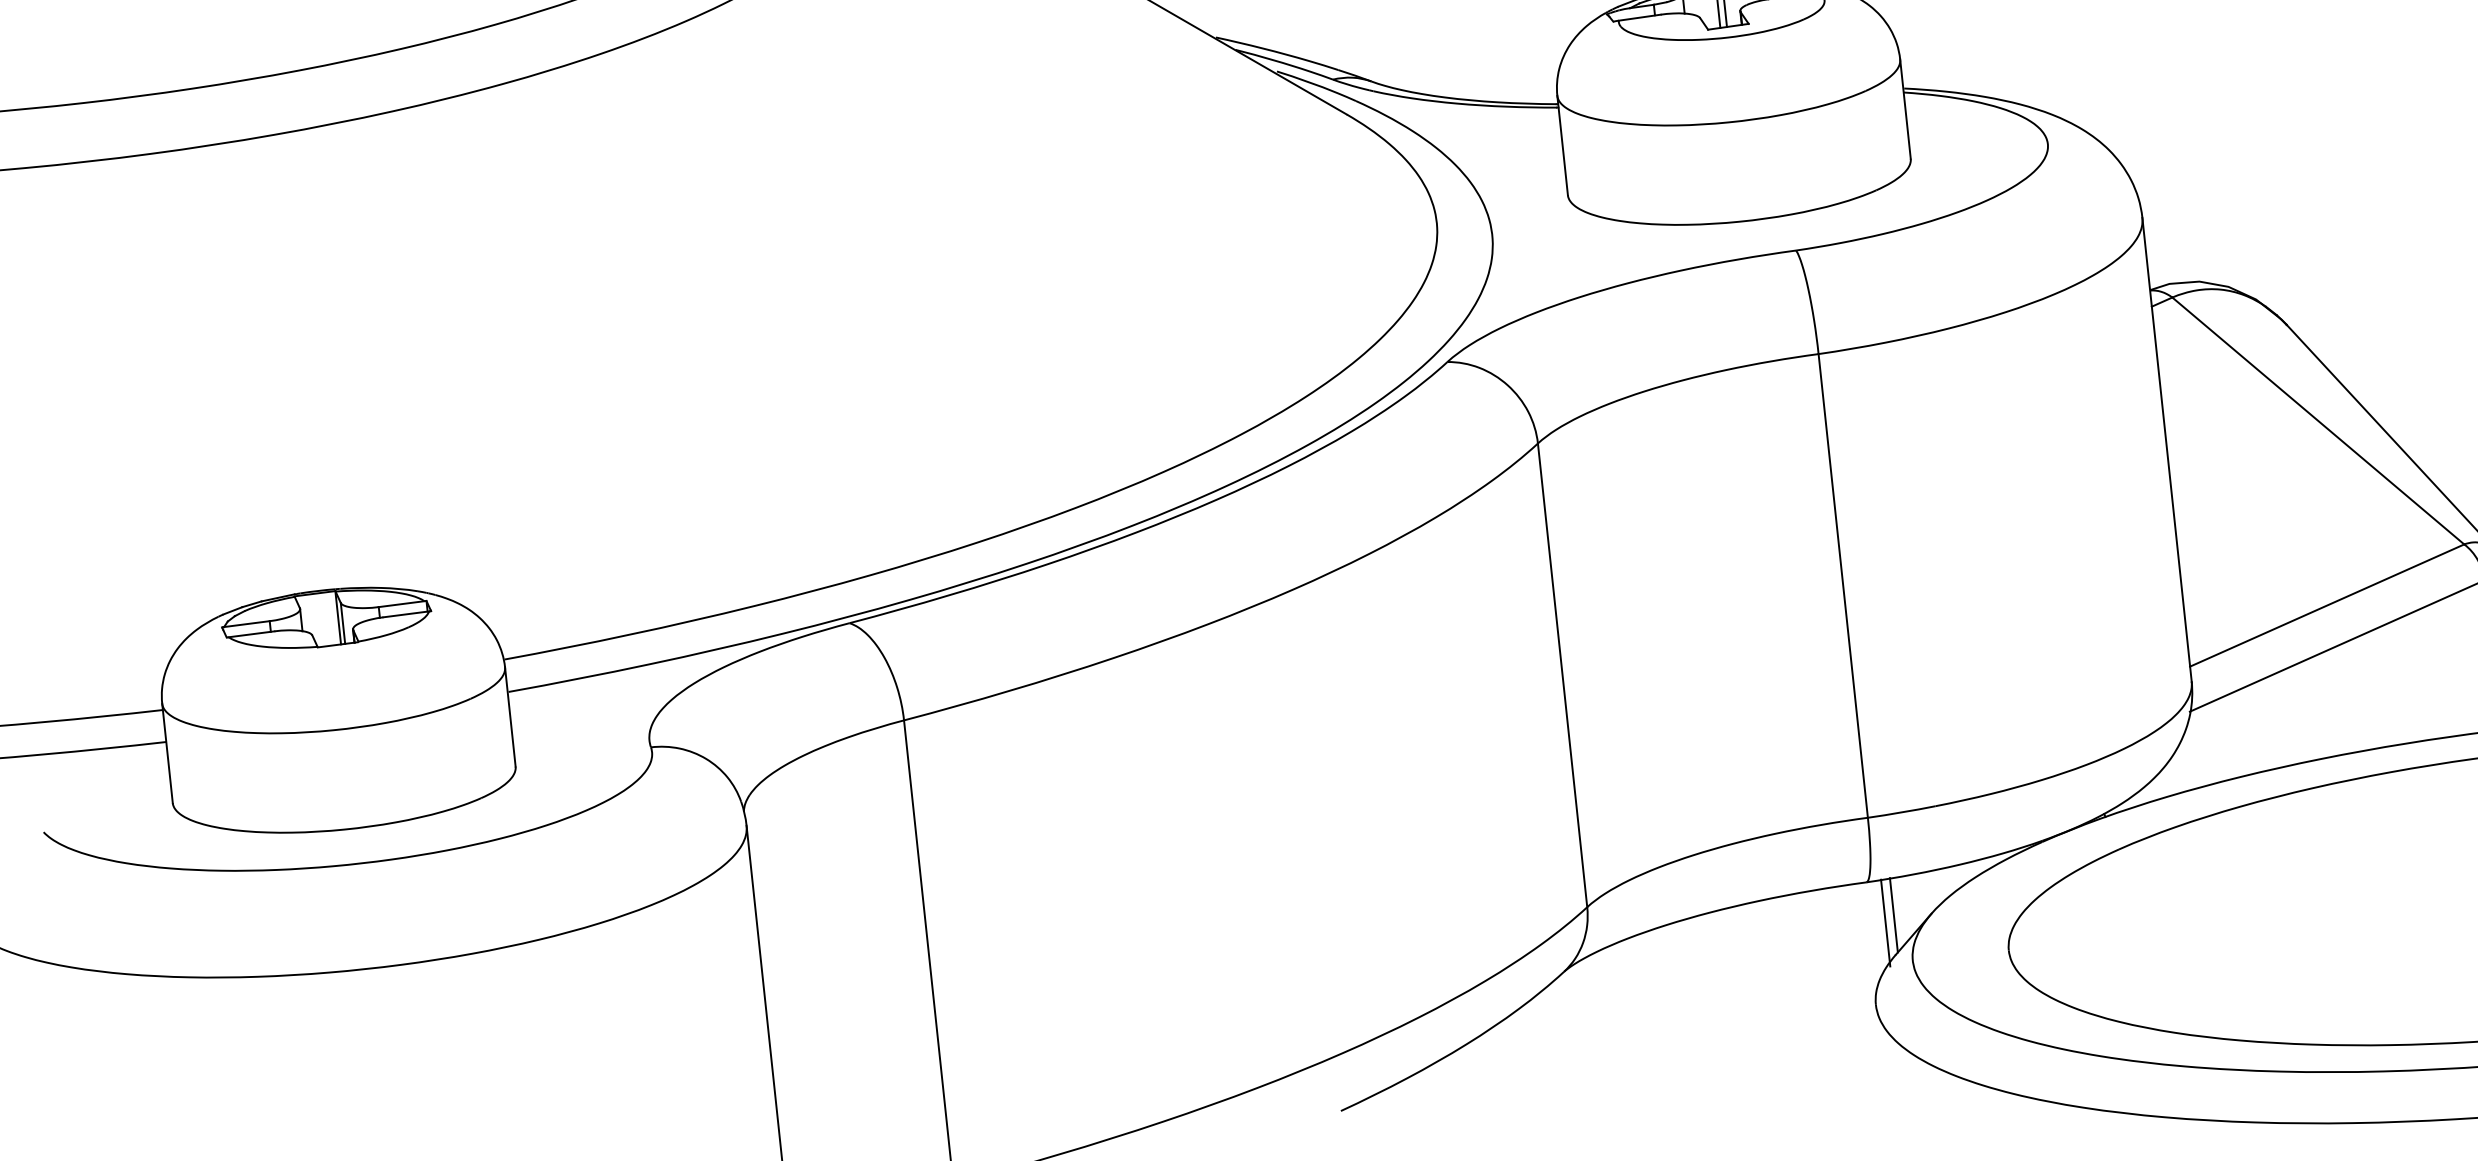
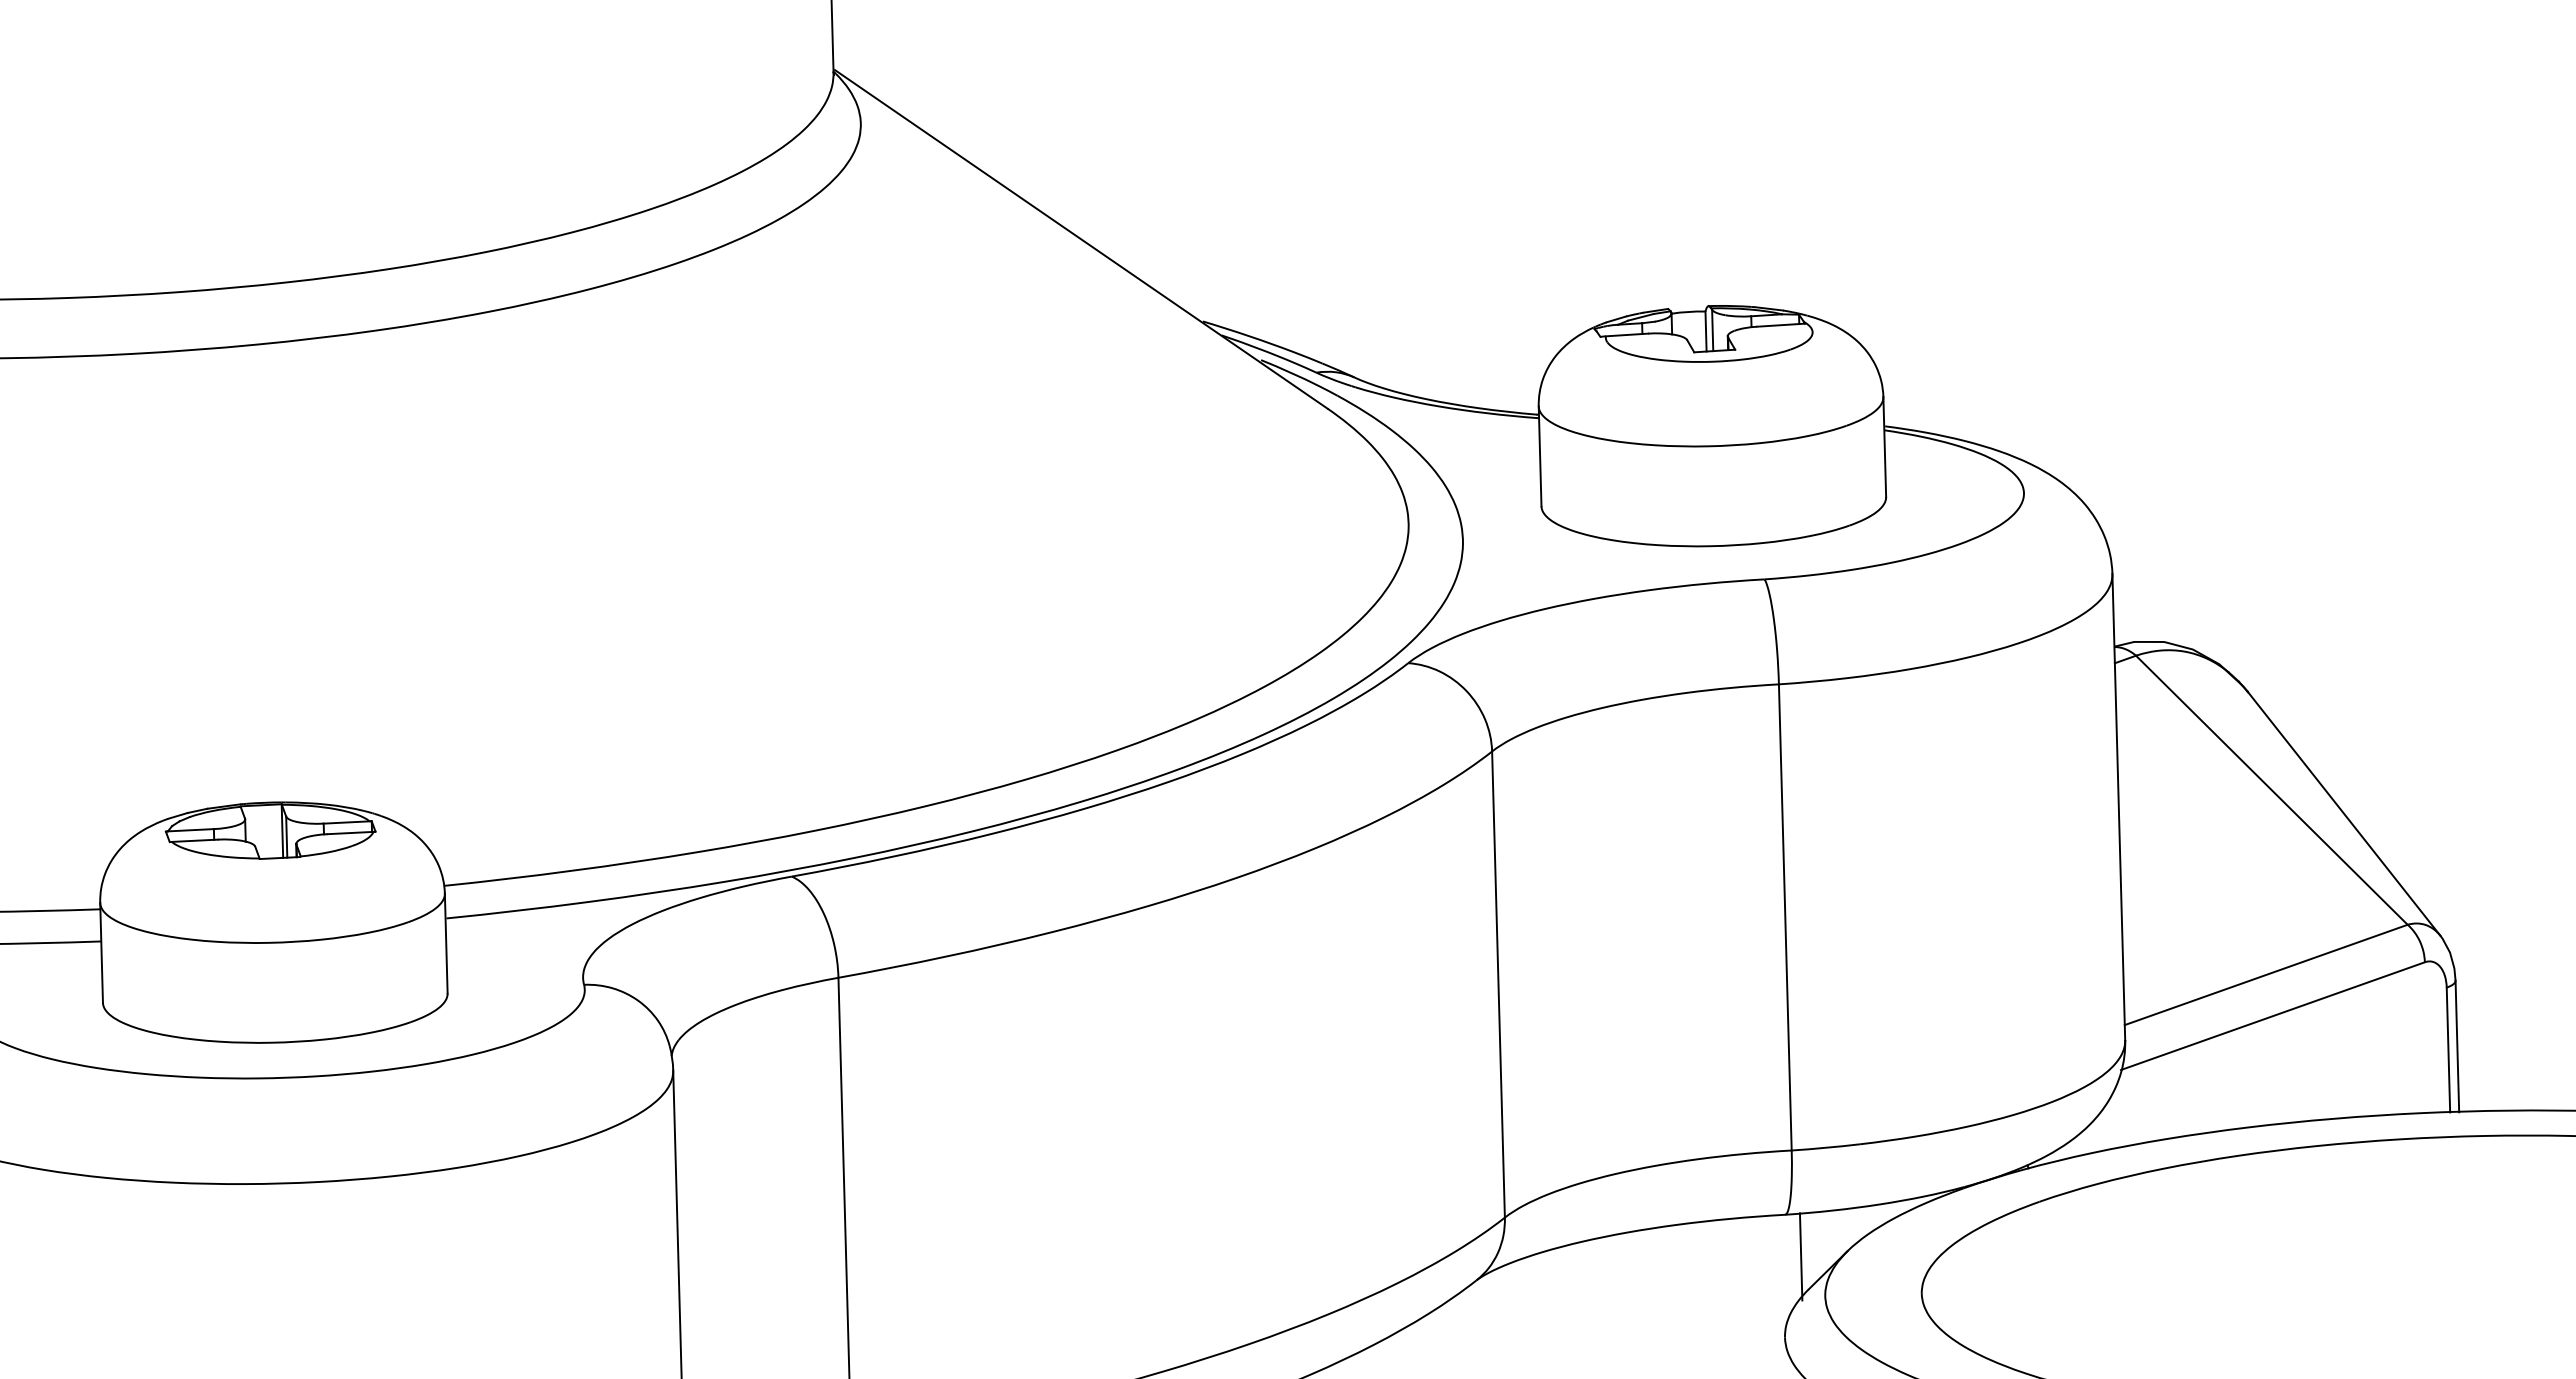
line: (1893, 915) -> (1809, 1249), removed

